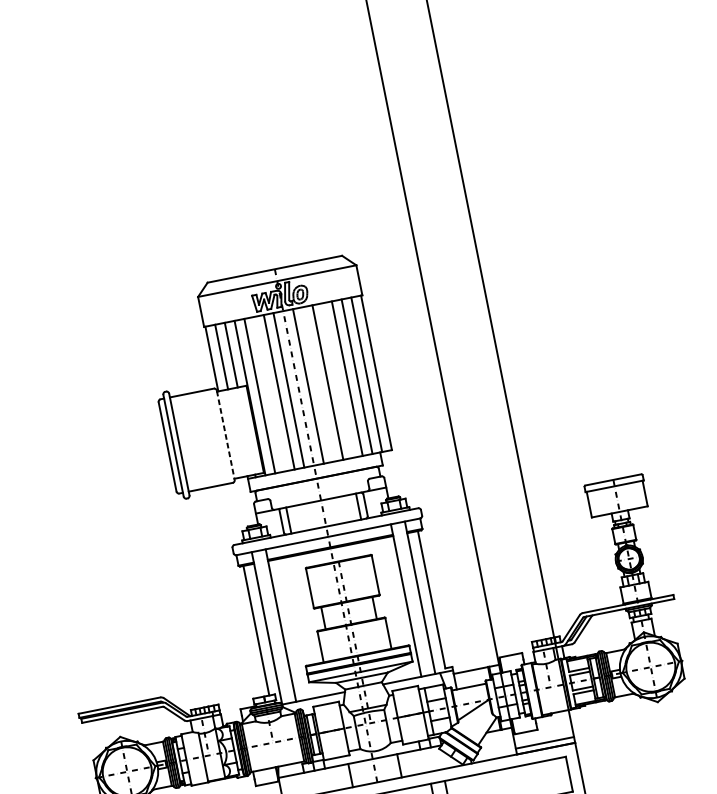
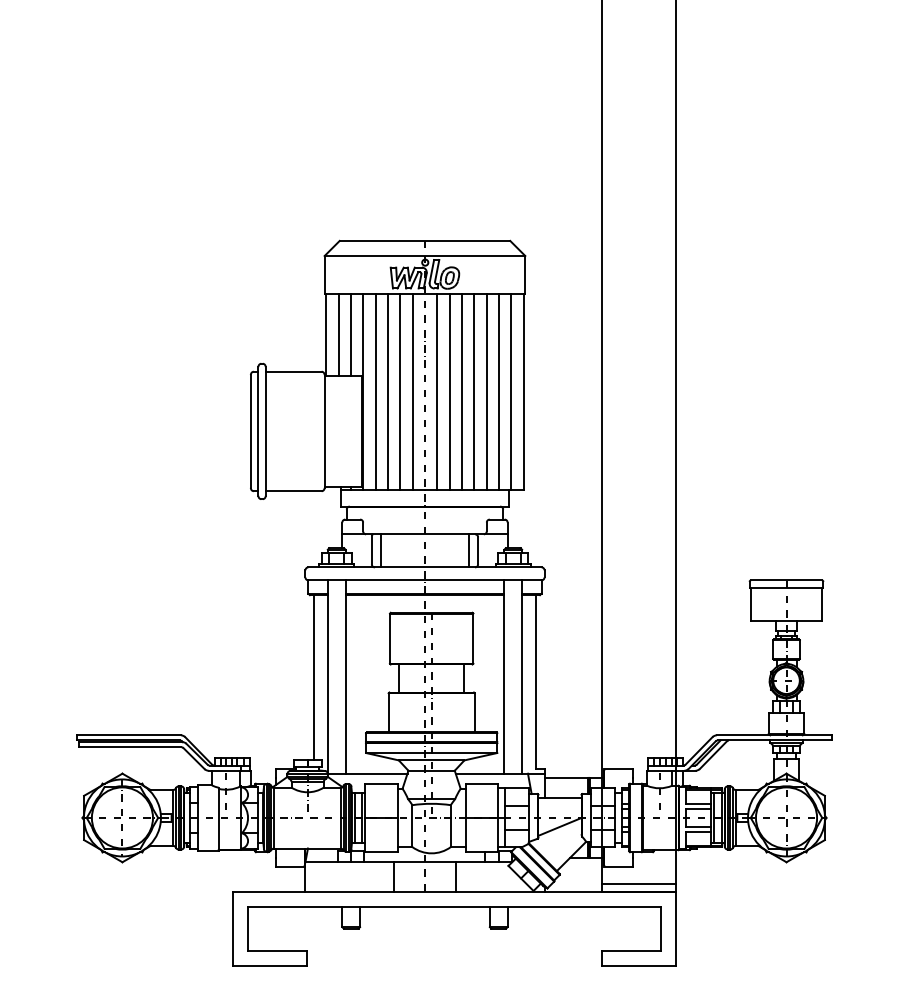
line: (337, 380) -> (474, 392), added
line: (318, 384) -> (449, 392), added
line: (269, 394) -> (387, 392), added
line: (225, 435) -> (324, 431), dashed -> solid

